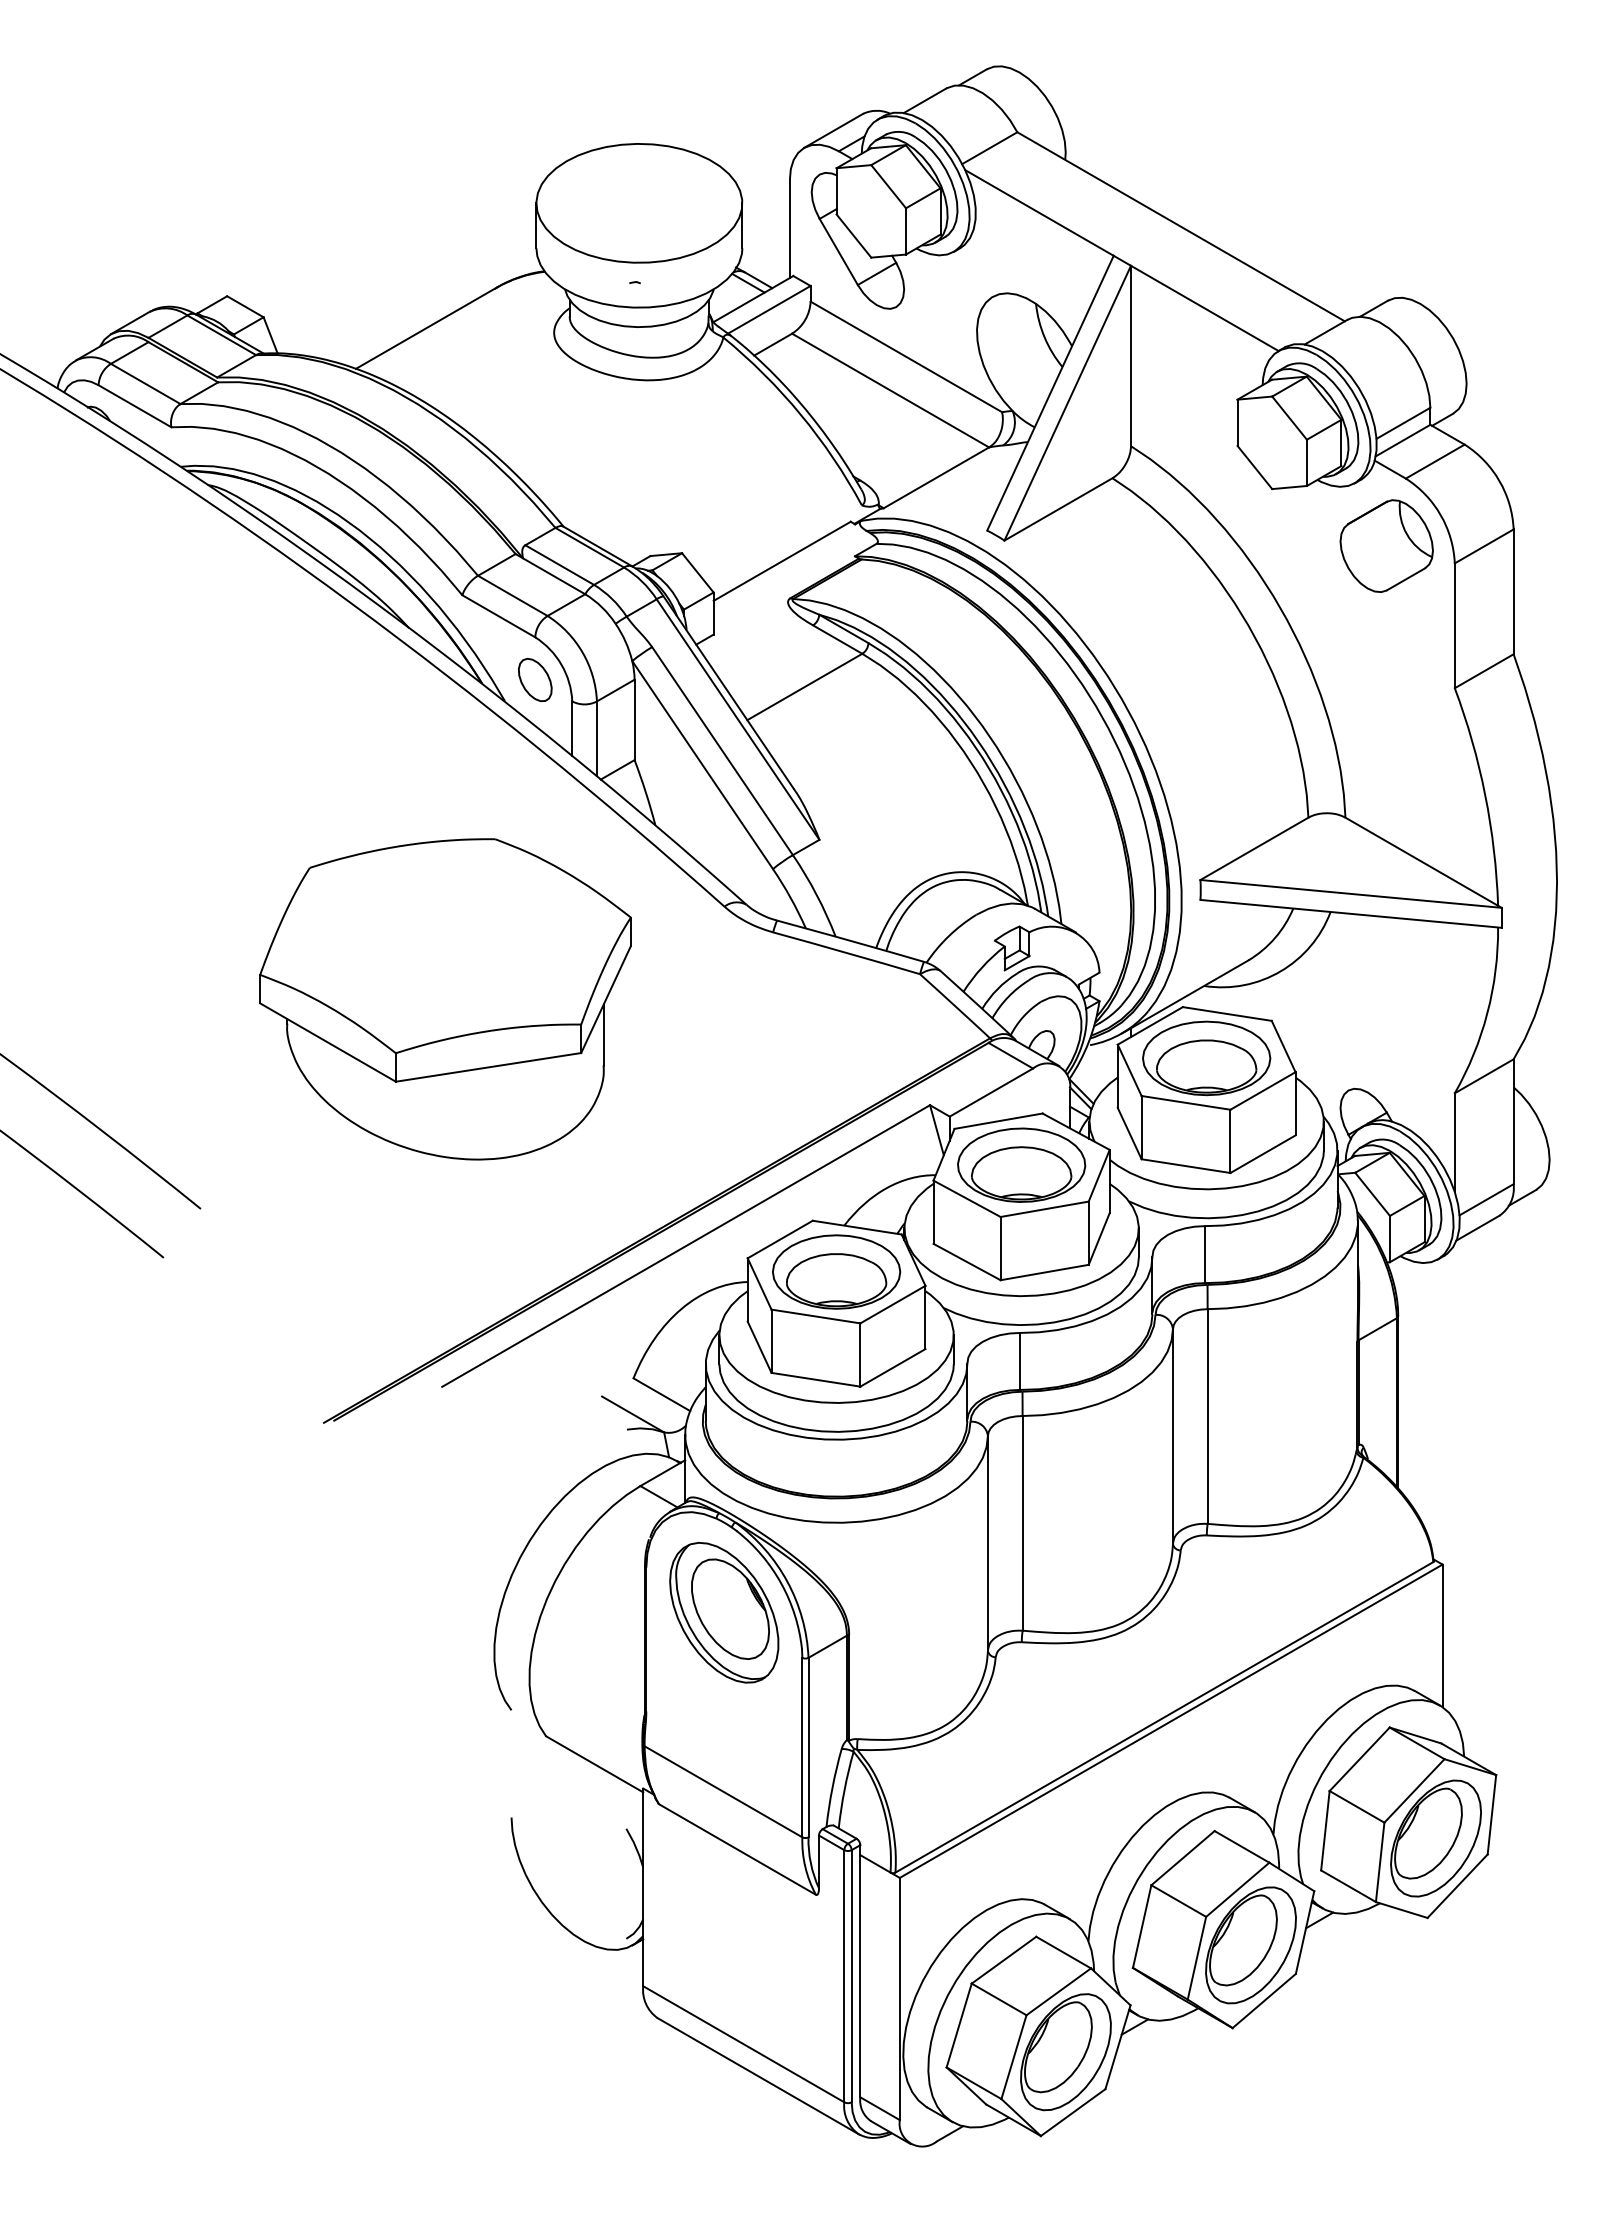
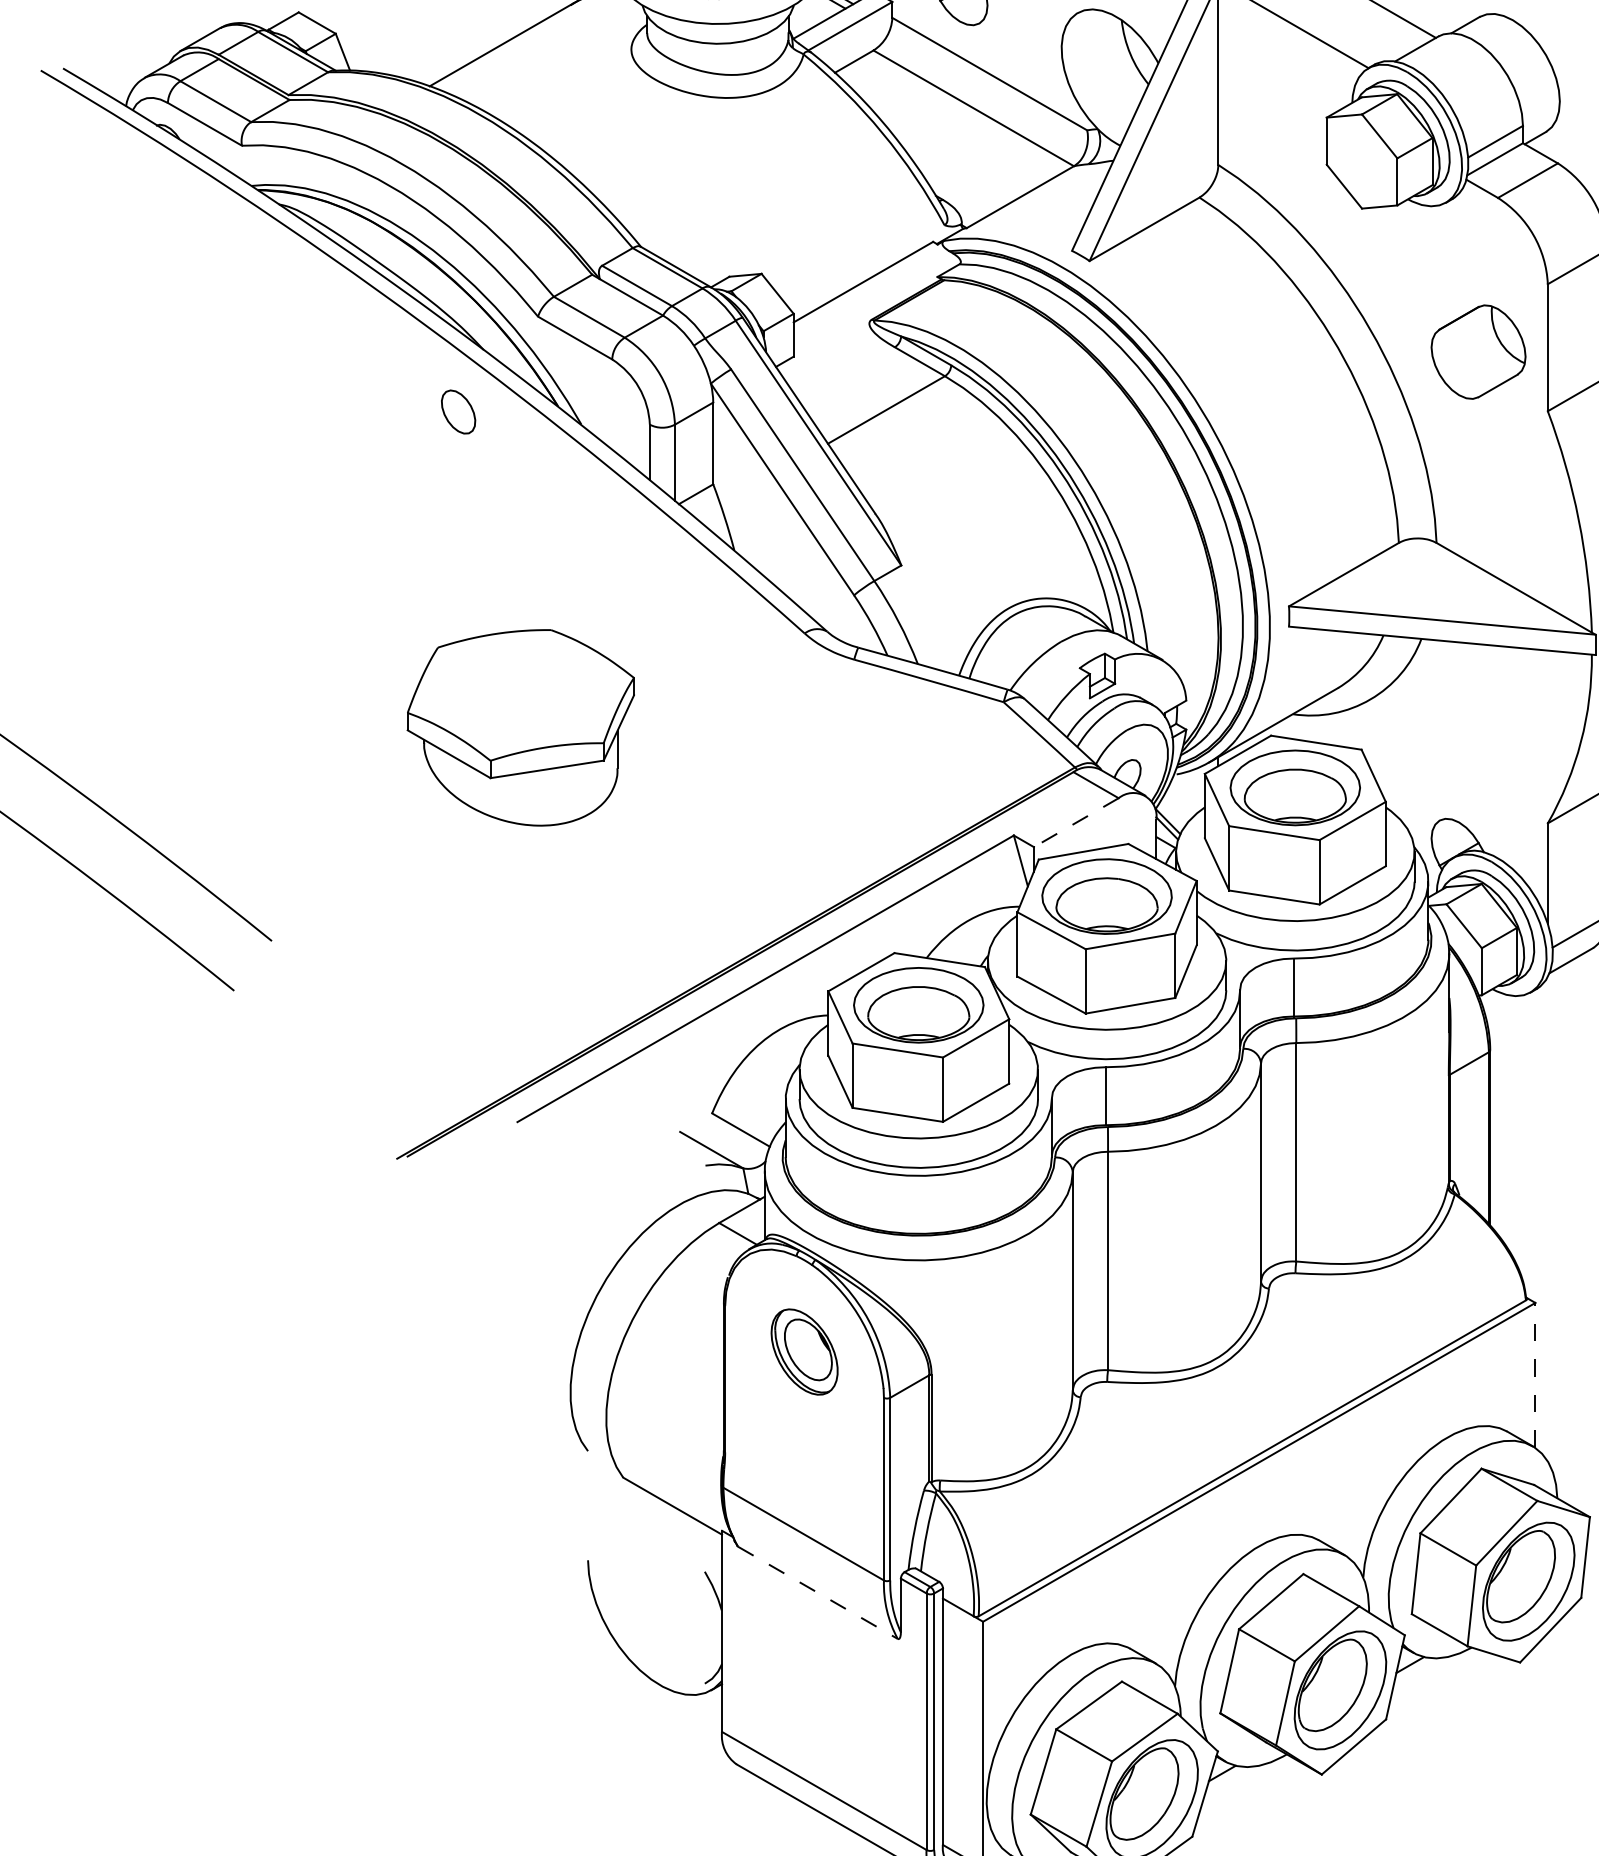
part: (1386, 545) -> (1478, 351), moved
part: (535, 679) -> (458, 411), moved
part: (445, 999) -> (520, 727), size x0.6
line: (990, 1092) -> (1075, 822), solid -> dashed
part: (724, 1612) -> (804, 1351), size x0.6
line: (1442, 1635) -> (1535, 1375), solid -> dashed
line: (737, 1849) -> (817, 1592), solid -> dashed

